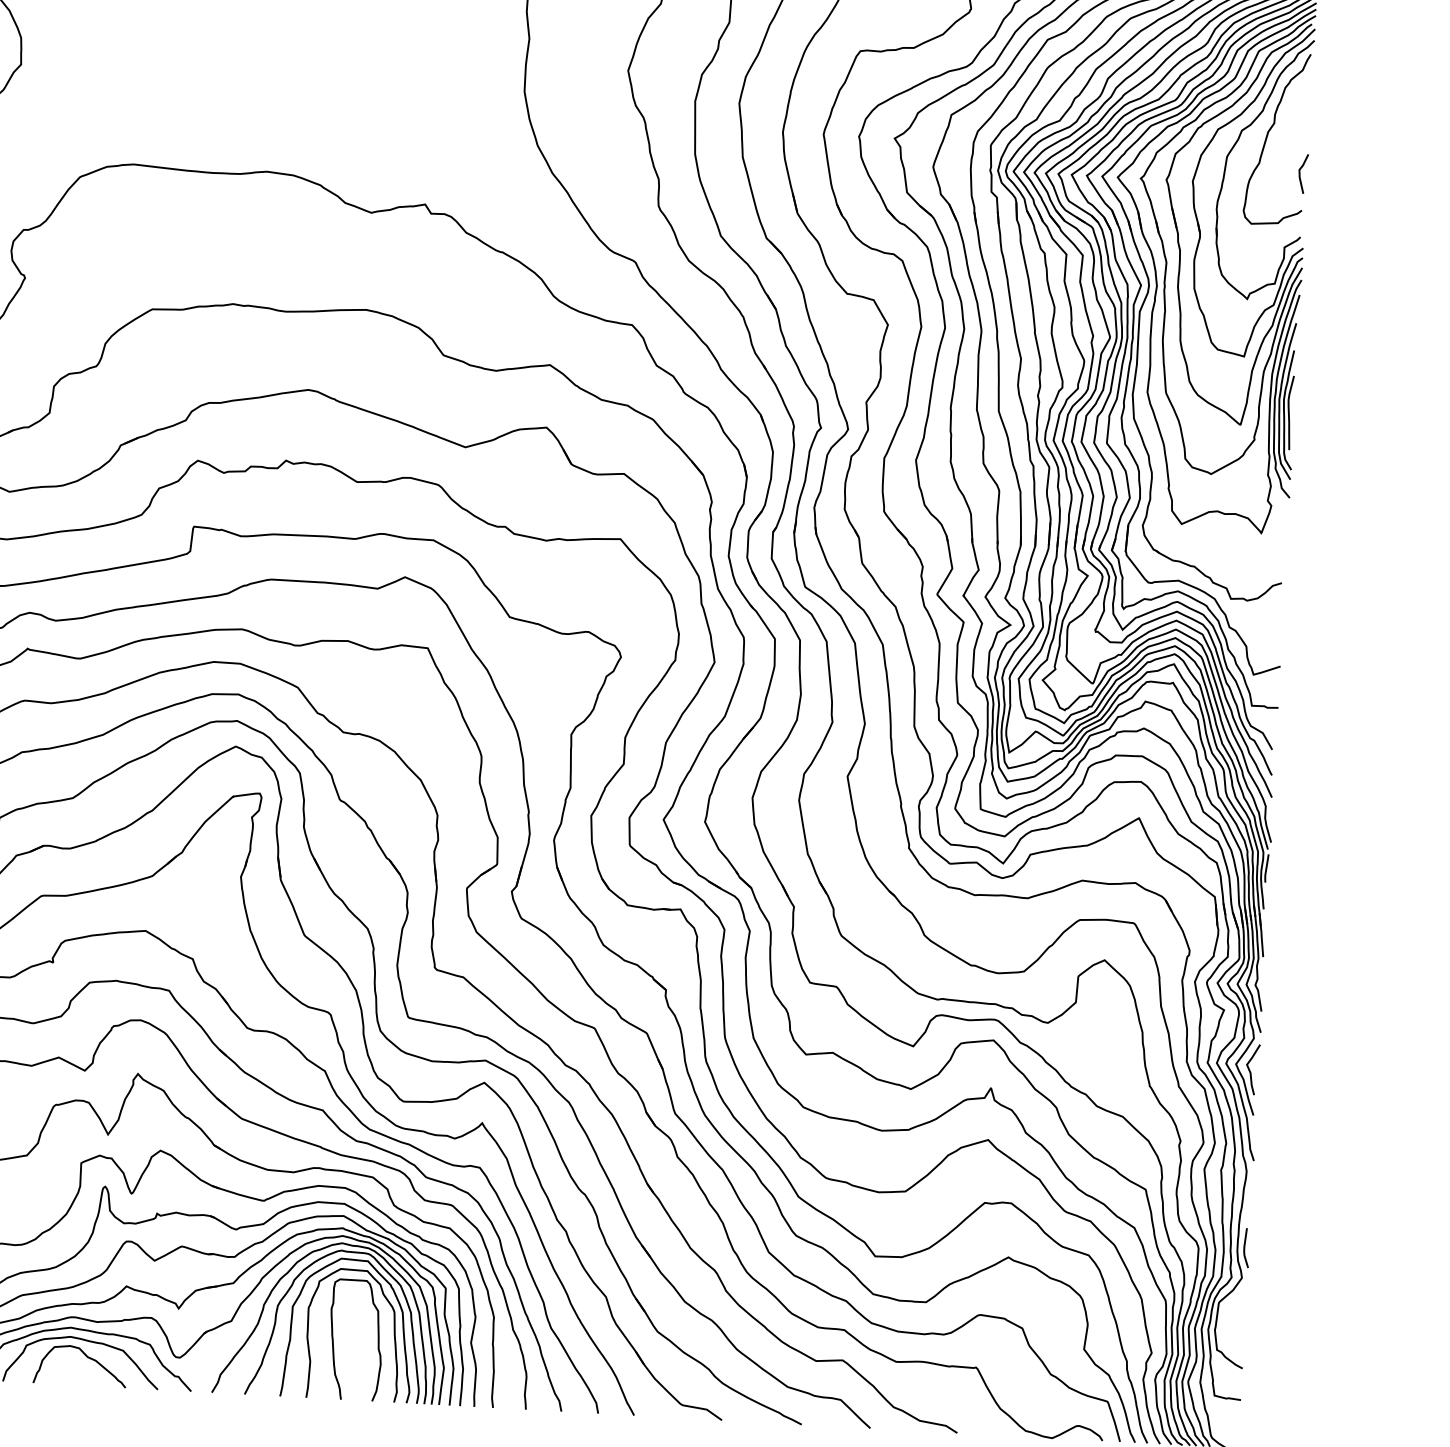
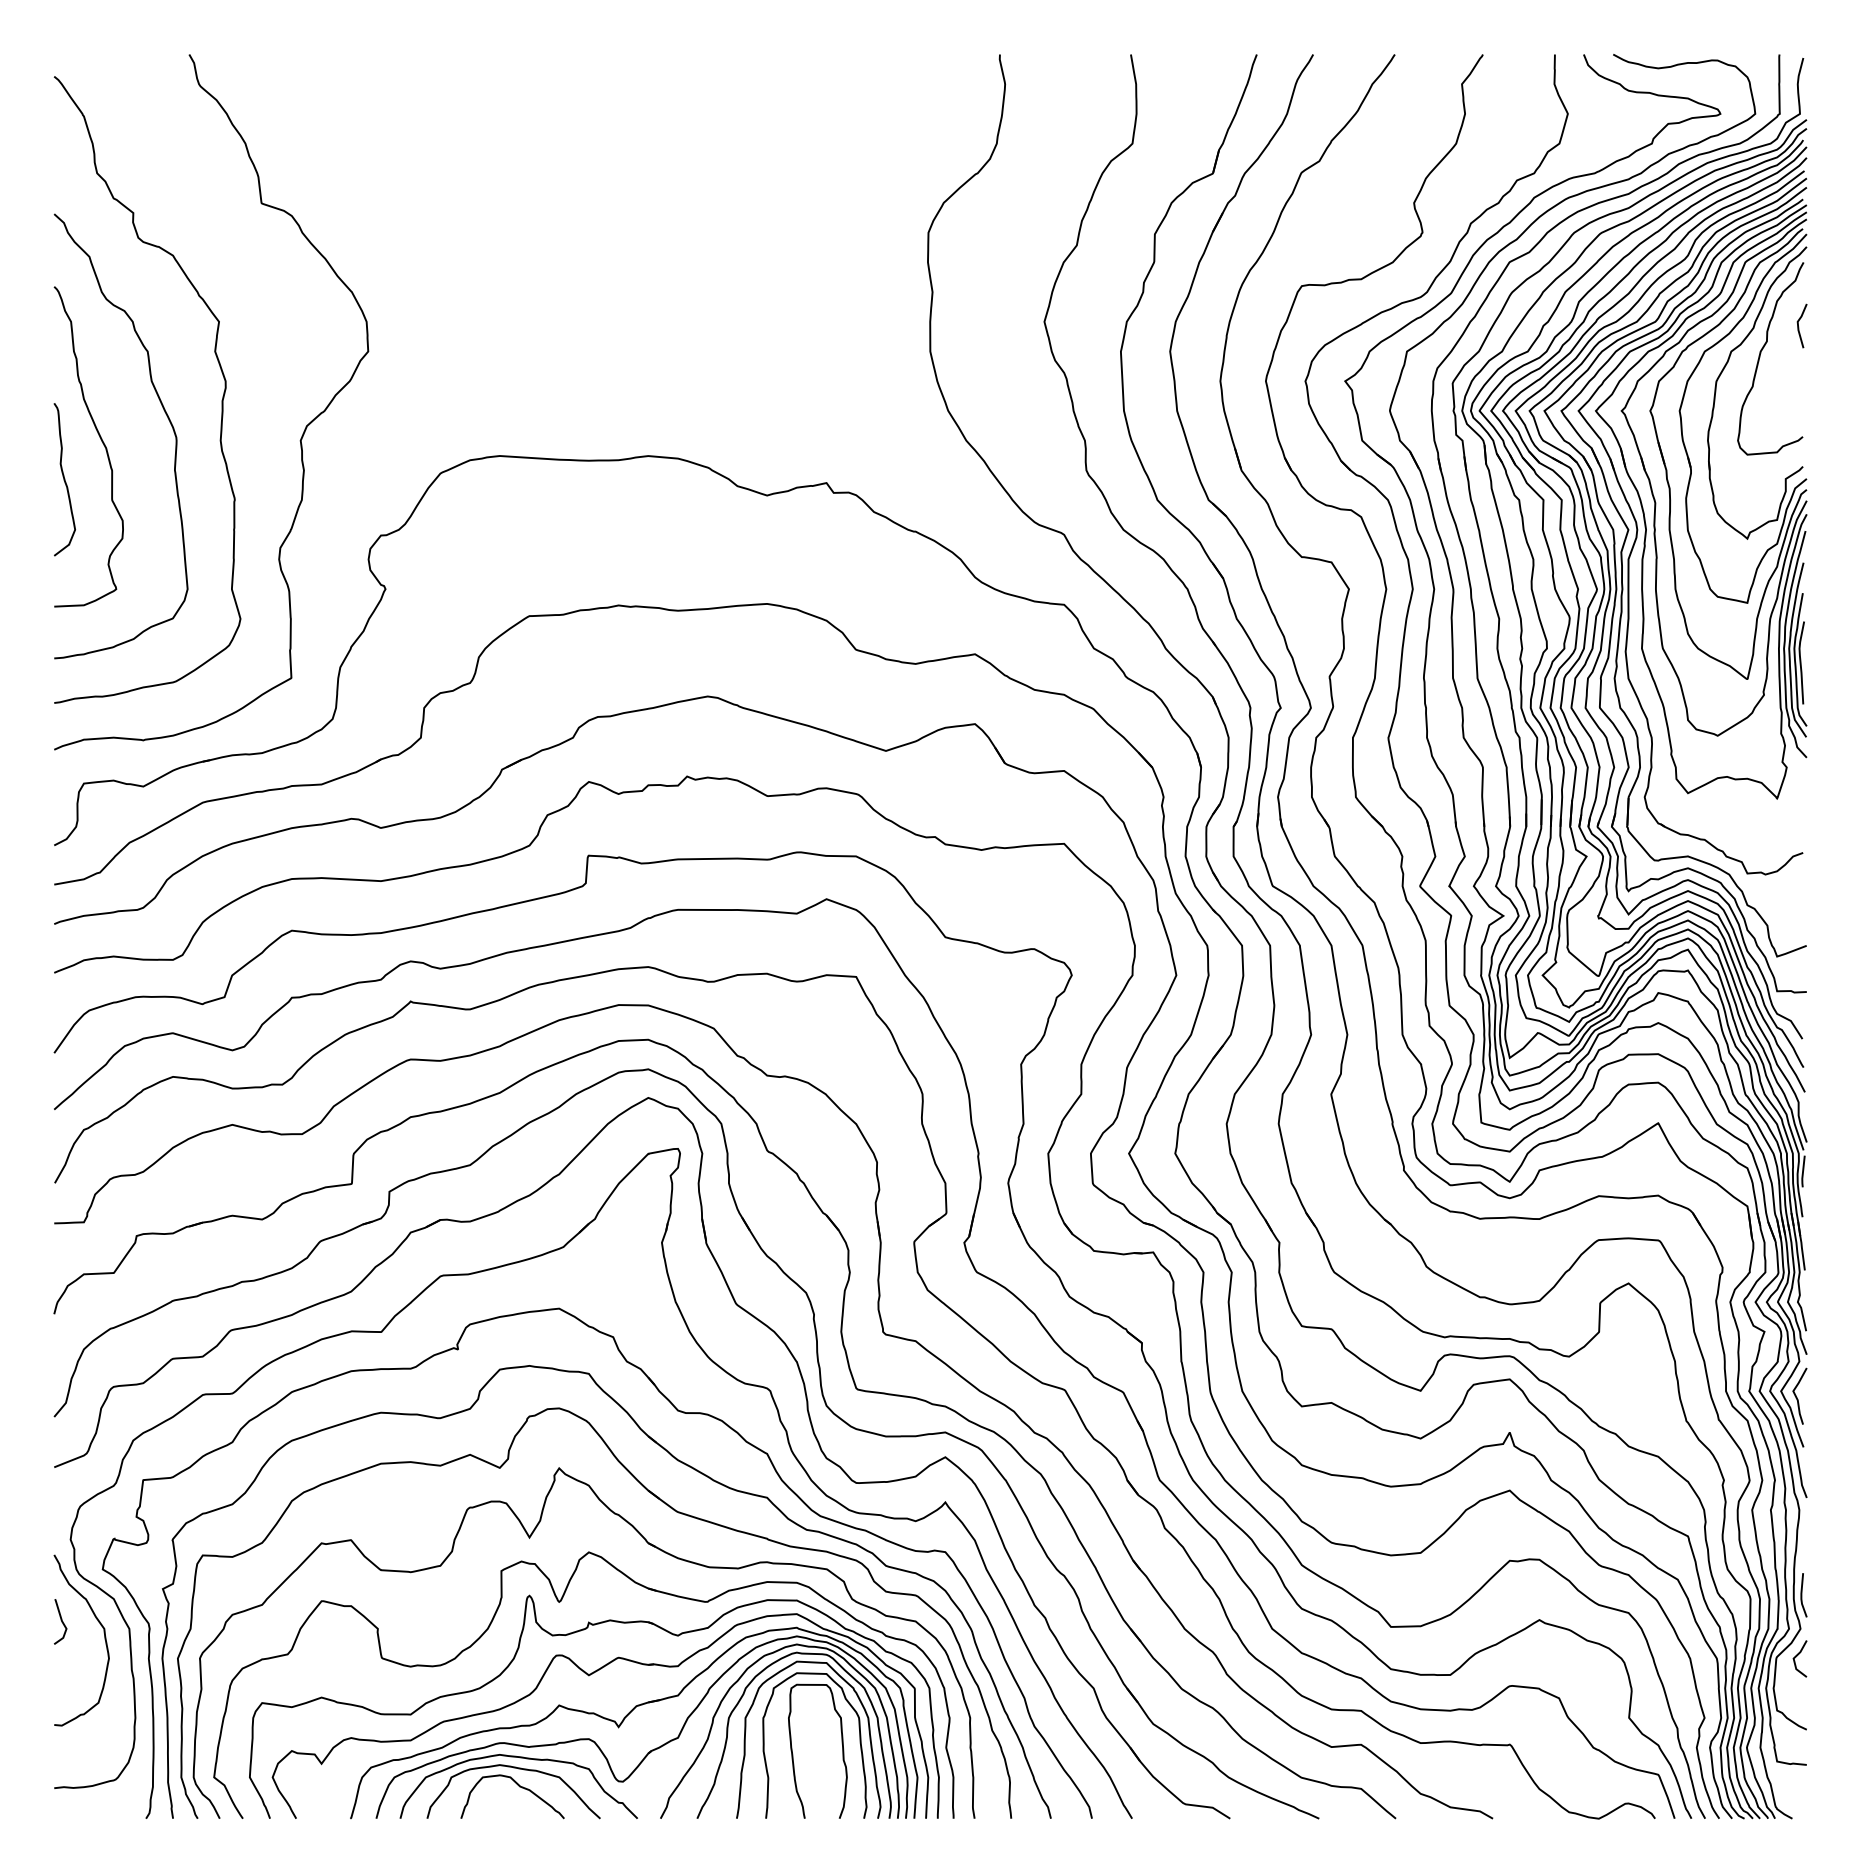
line: (1300, 175) -> (1799, 327), moved
line: (1237, 1302) -> (1797, 1656), added

